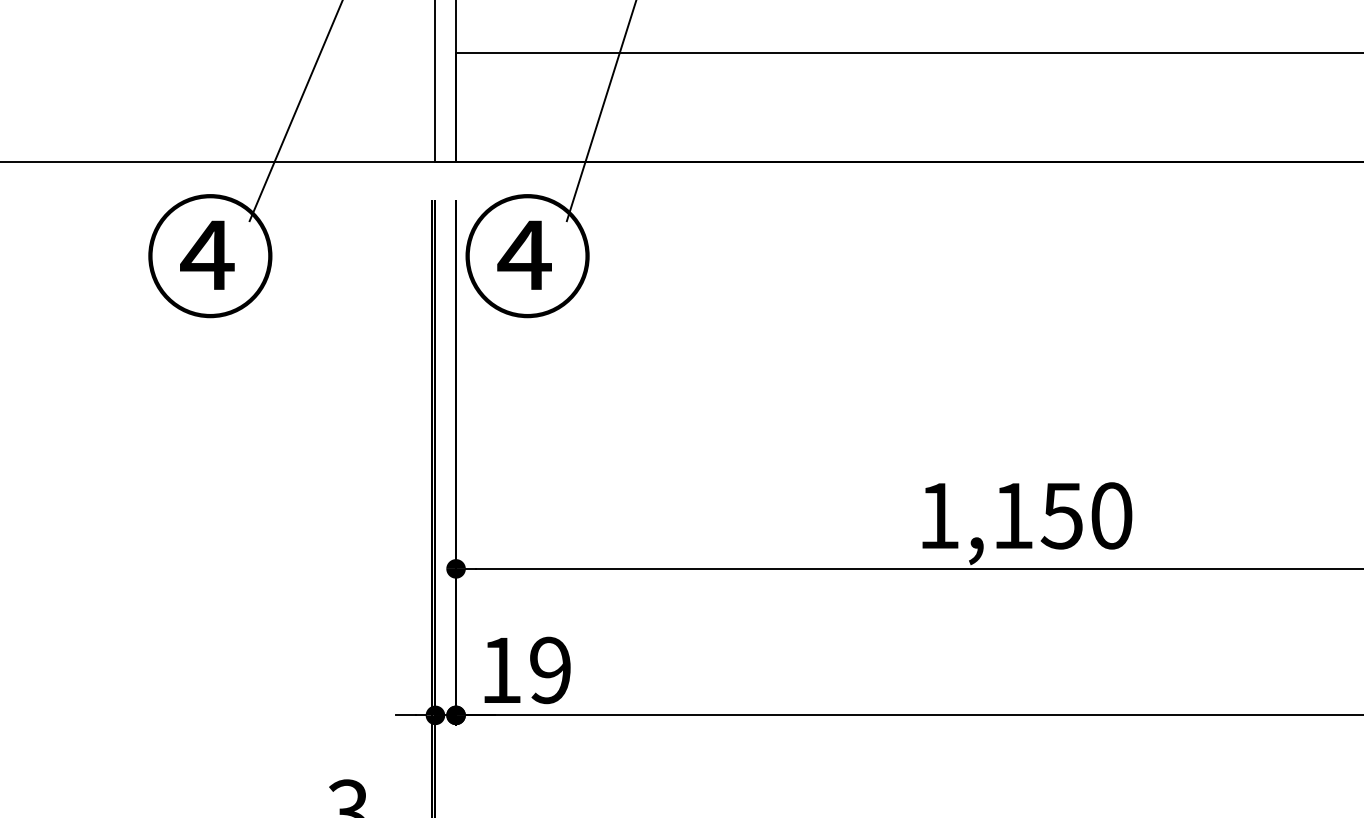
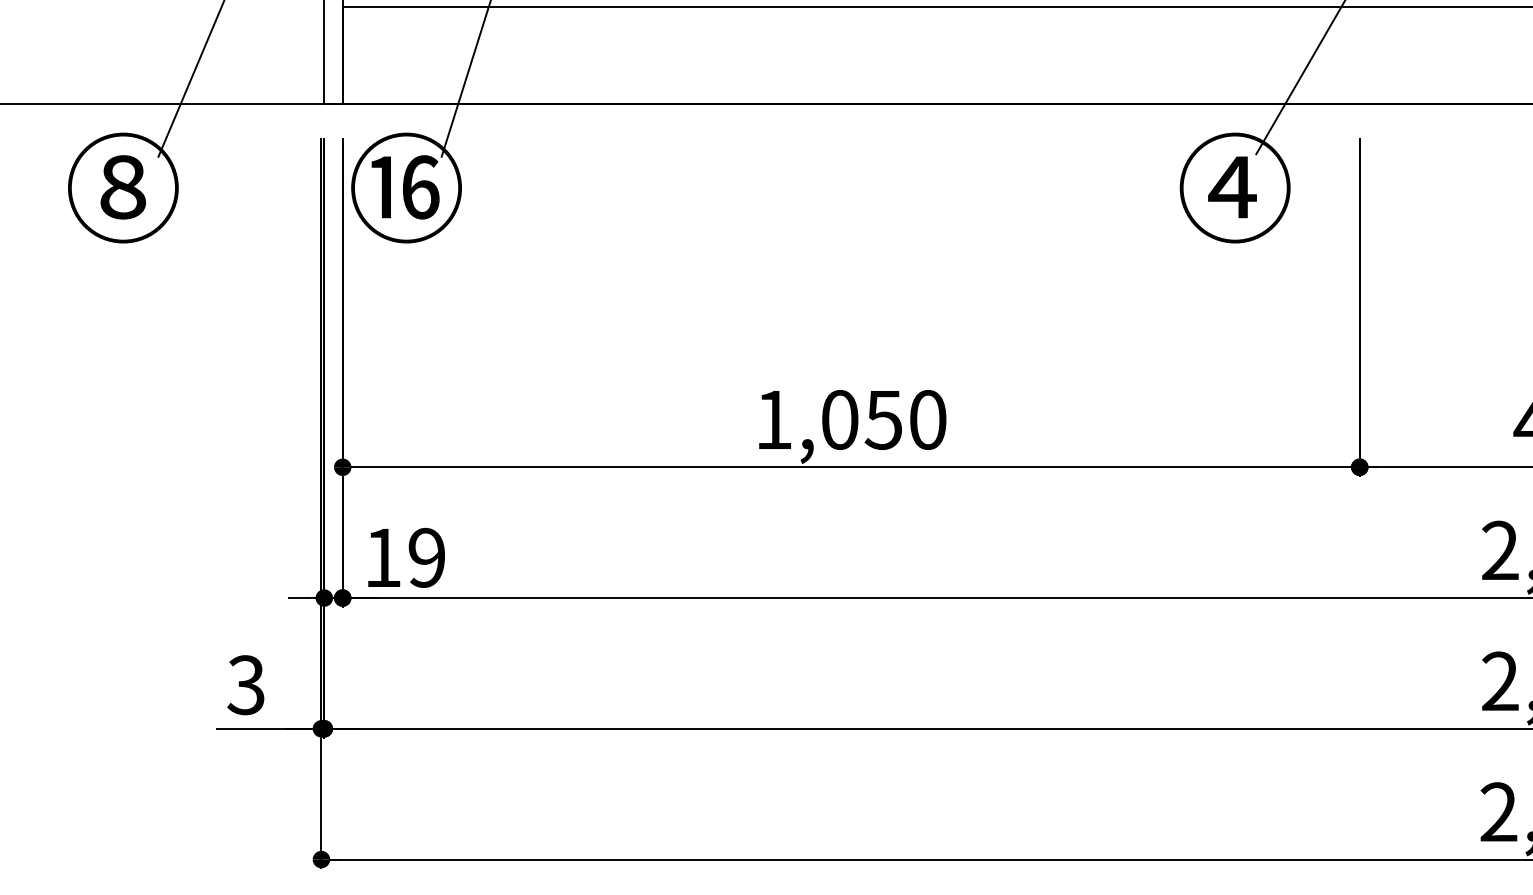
text: (208, 255) -> (121, 187), ④ -> ⑧
text: (526, 255) -> (405, 187), ④ -> ⑯
text: (1013, 515) -> (840, 419), 1,150 -> 1,050

